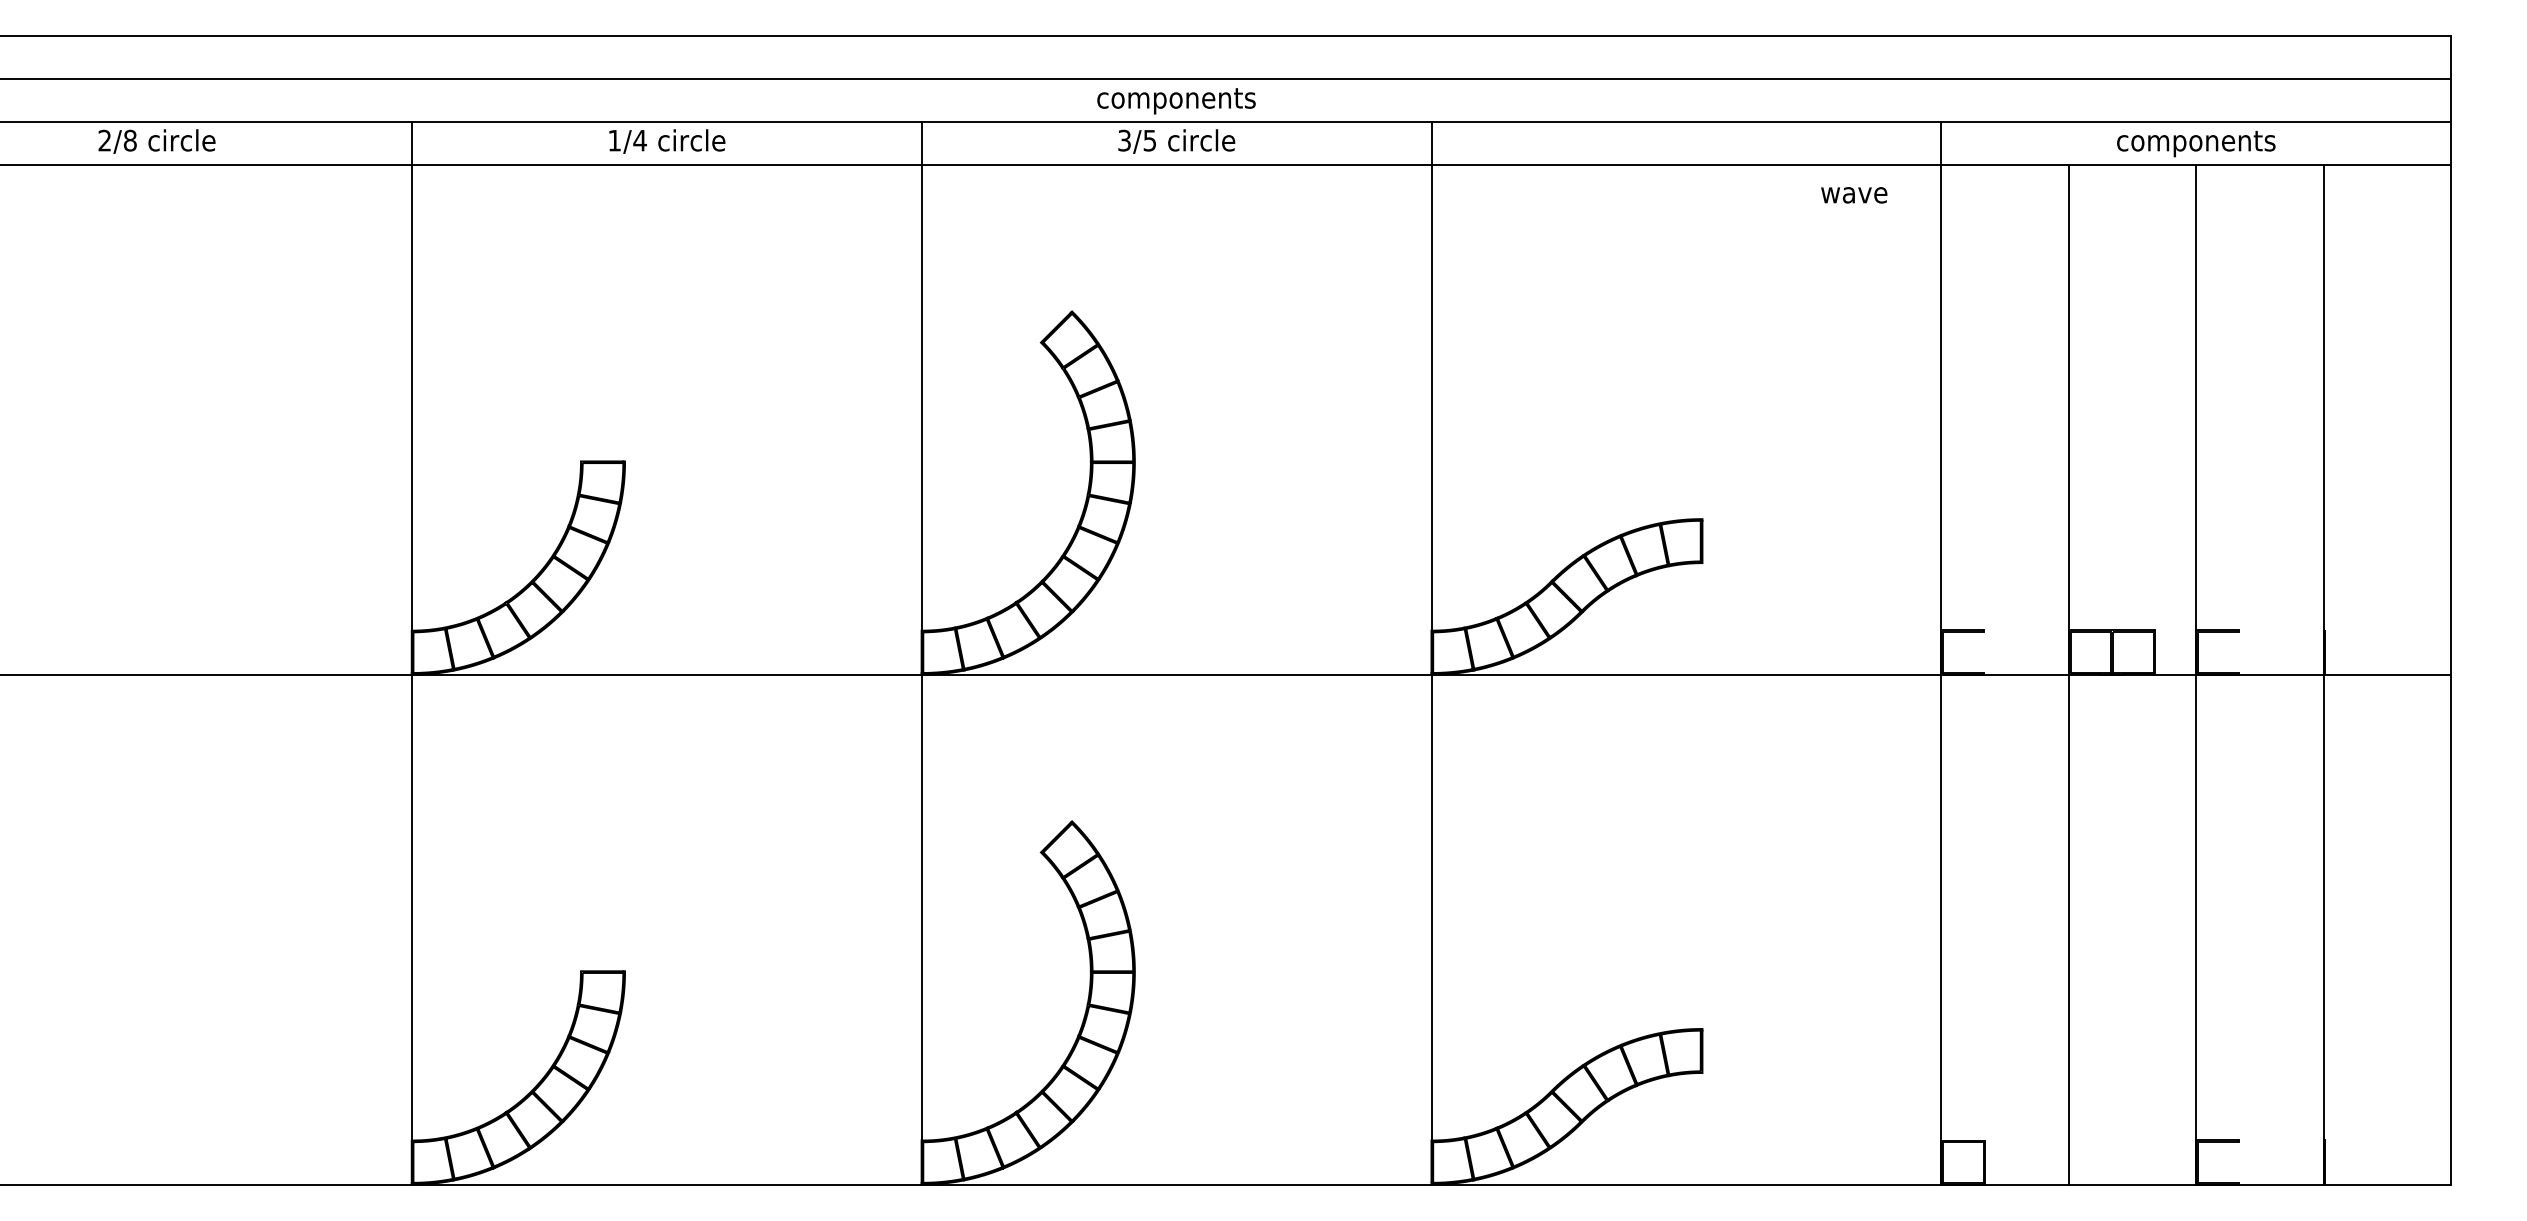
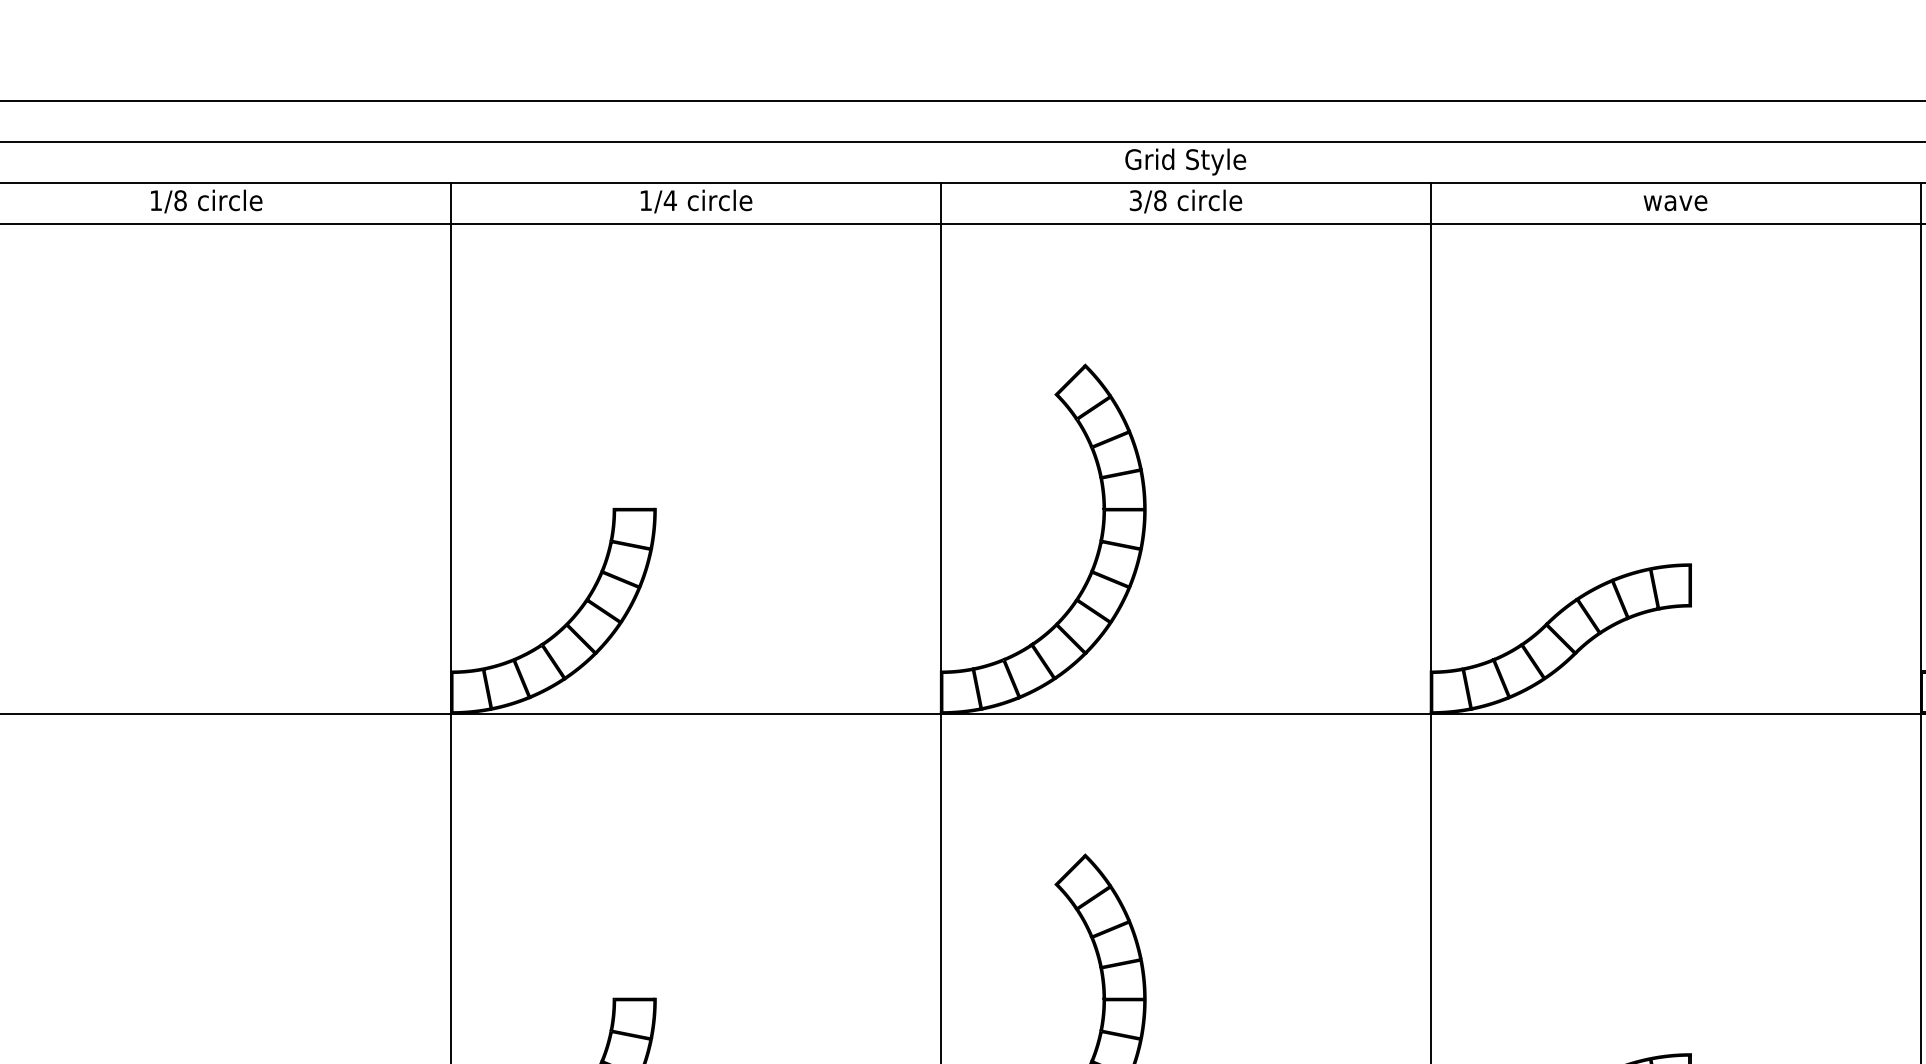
text: (1176, 100) -> (1185, 162), components -> Grid Style
text: (104, 140) -> (155, 200), 2/8 -> 1/8
text: (1149, 140) -> (1159, 200), 3/5 -> 3/8
text: (1854, 195) -> (1675, 203), moved

